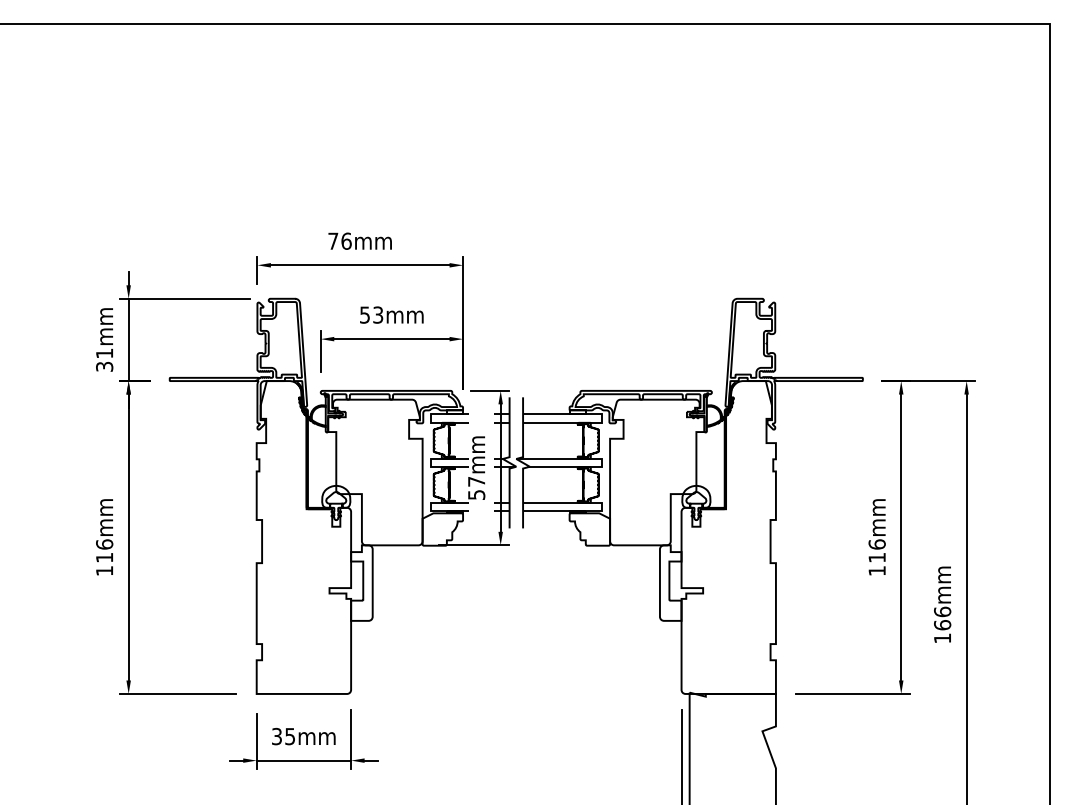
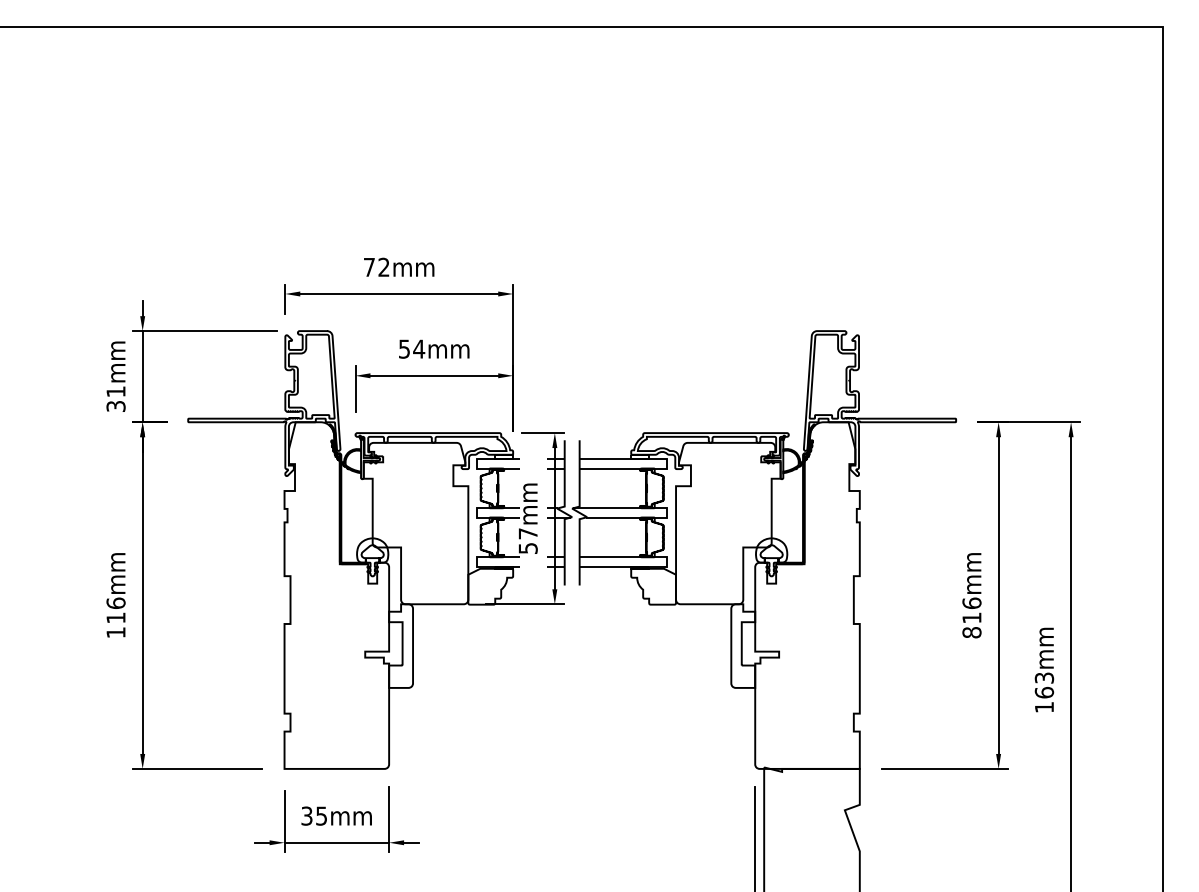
text: (346, 240) -> (384, 266), 76mm -> 72mm
text: (377, 314) -> (418, 348), 53mm -> 54mm
text: (876, 570) -> (971, 632), 116mm -> 816mm
text: (942, 611) -> (1044, 677), 166mm -> 163mm

